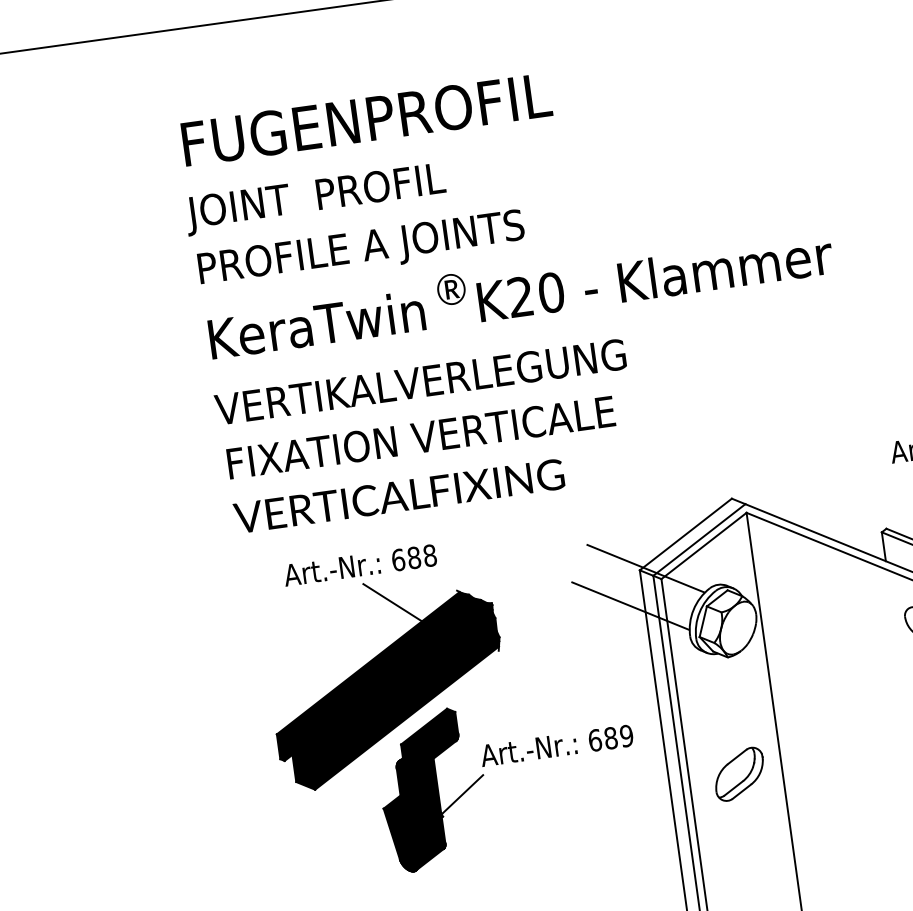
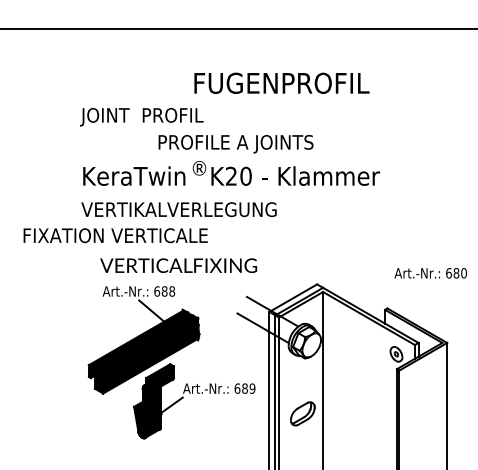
text: (365, 117) -> (281, 82), moved
text: (360, 251) -> (235, 144), moved
text: (420, 437) -> (115, 235), moved
text: (398, 495) -> (178, 265), moved

